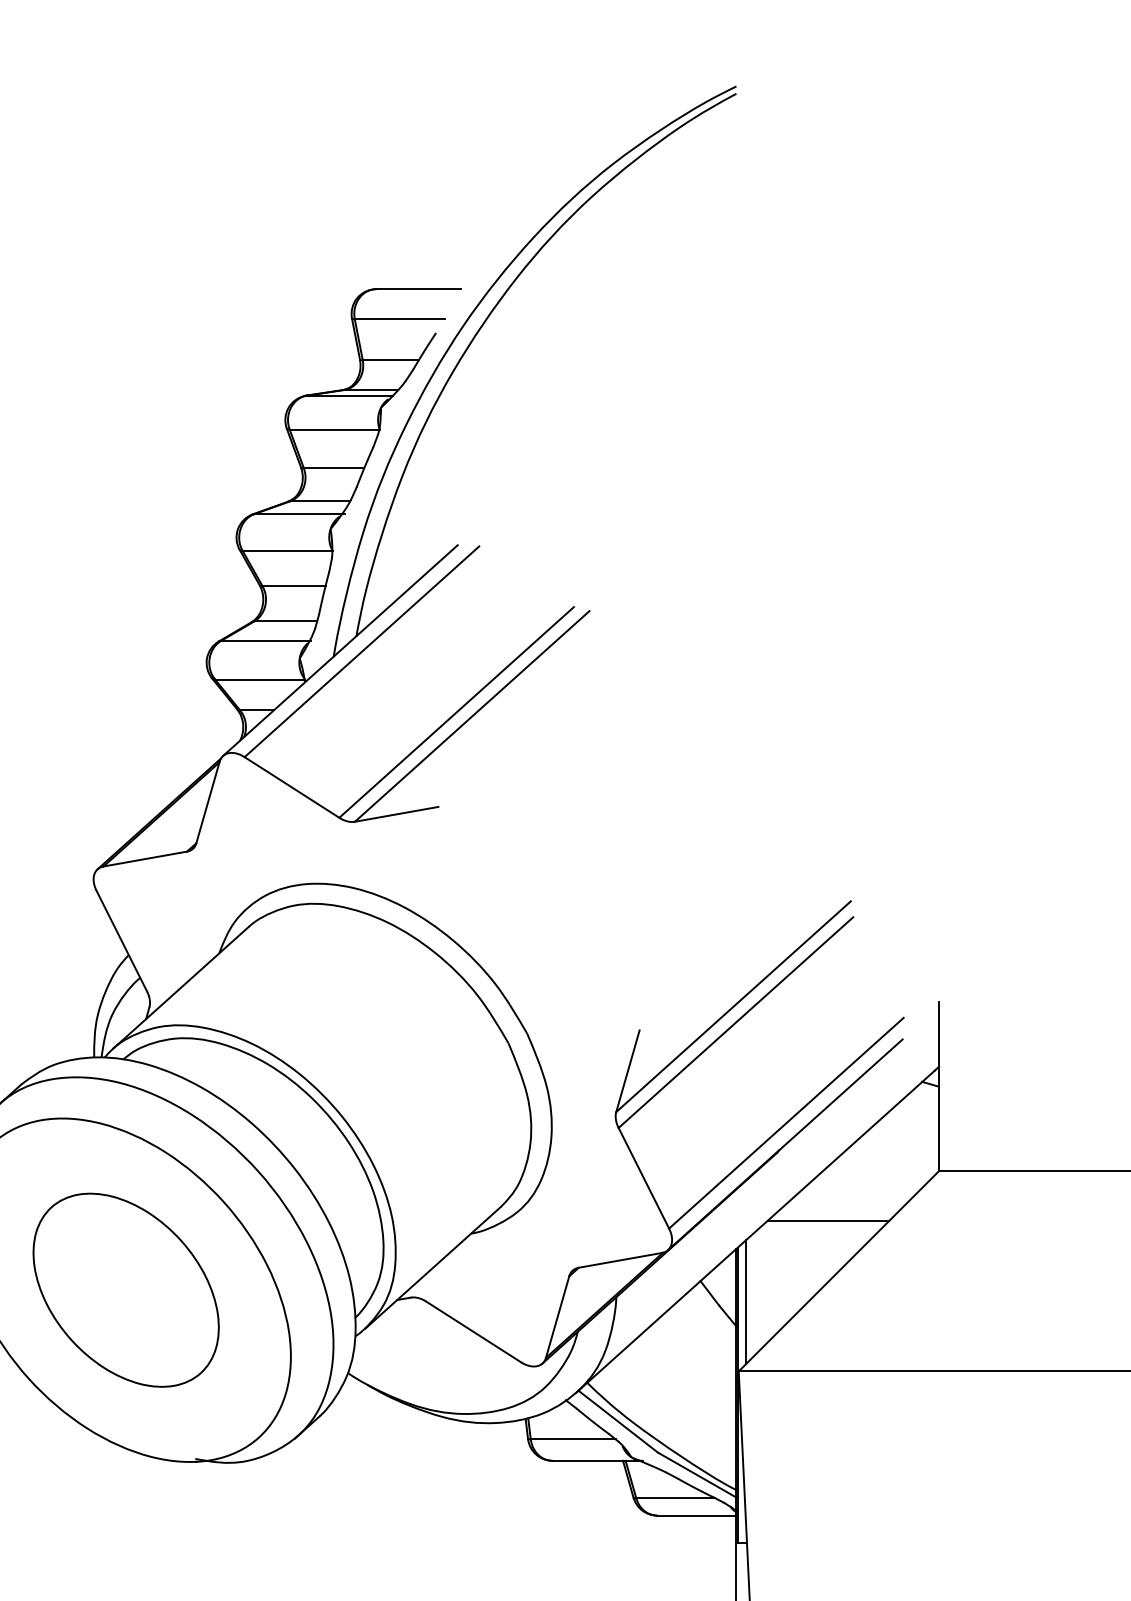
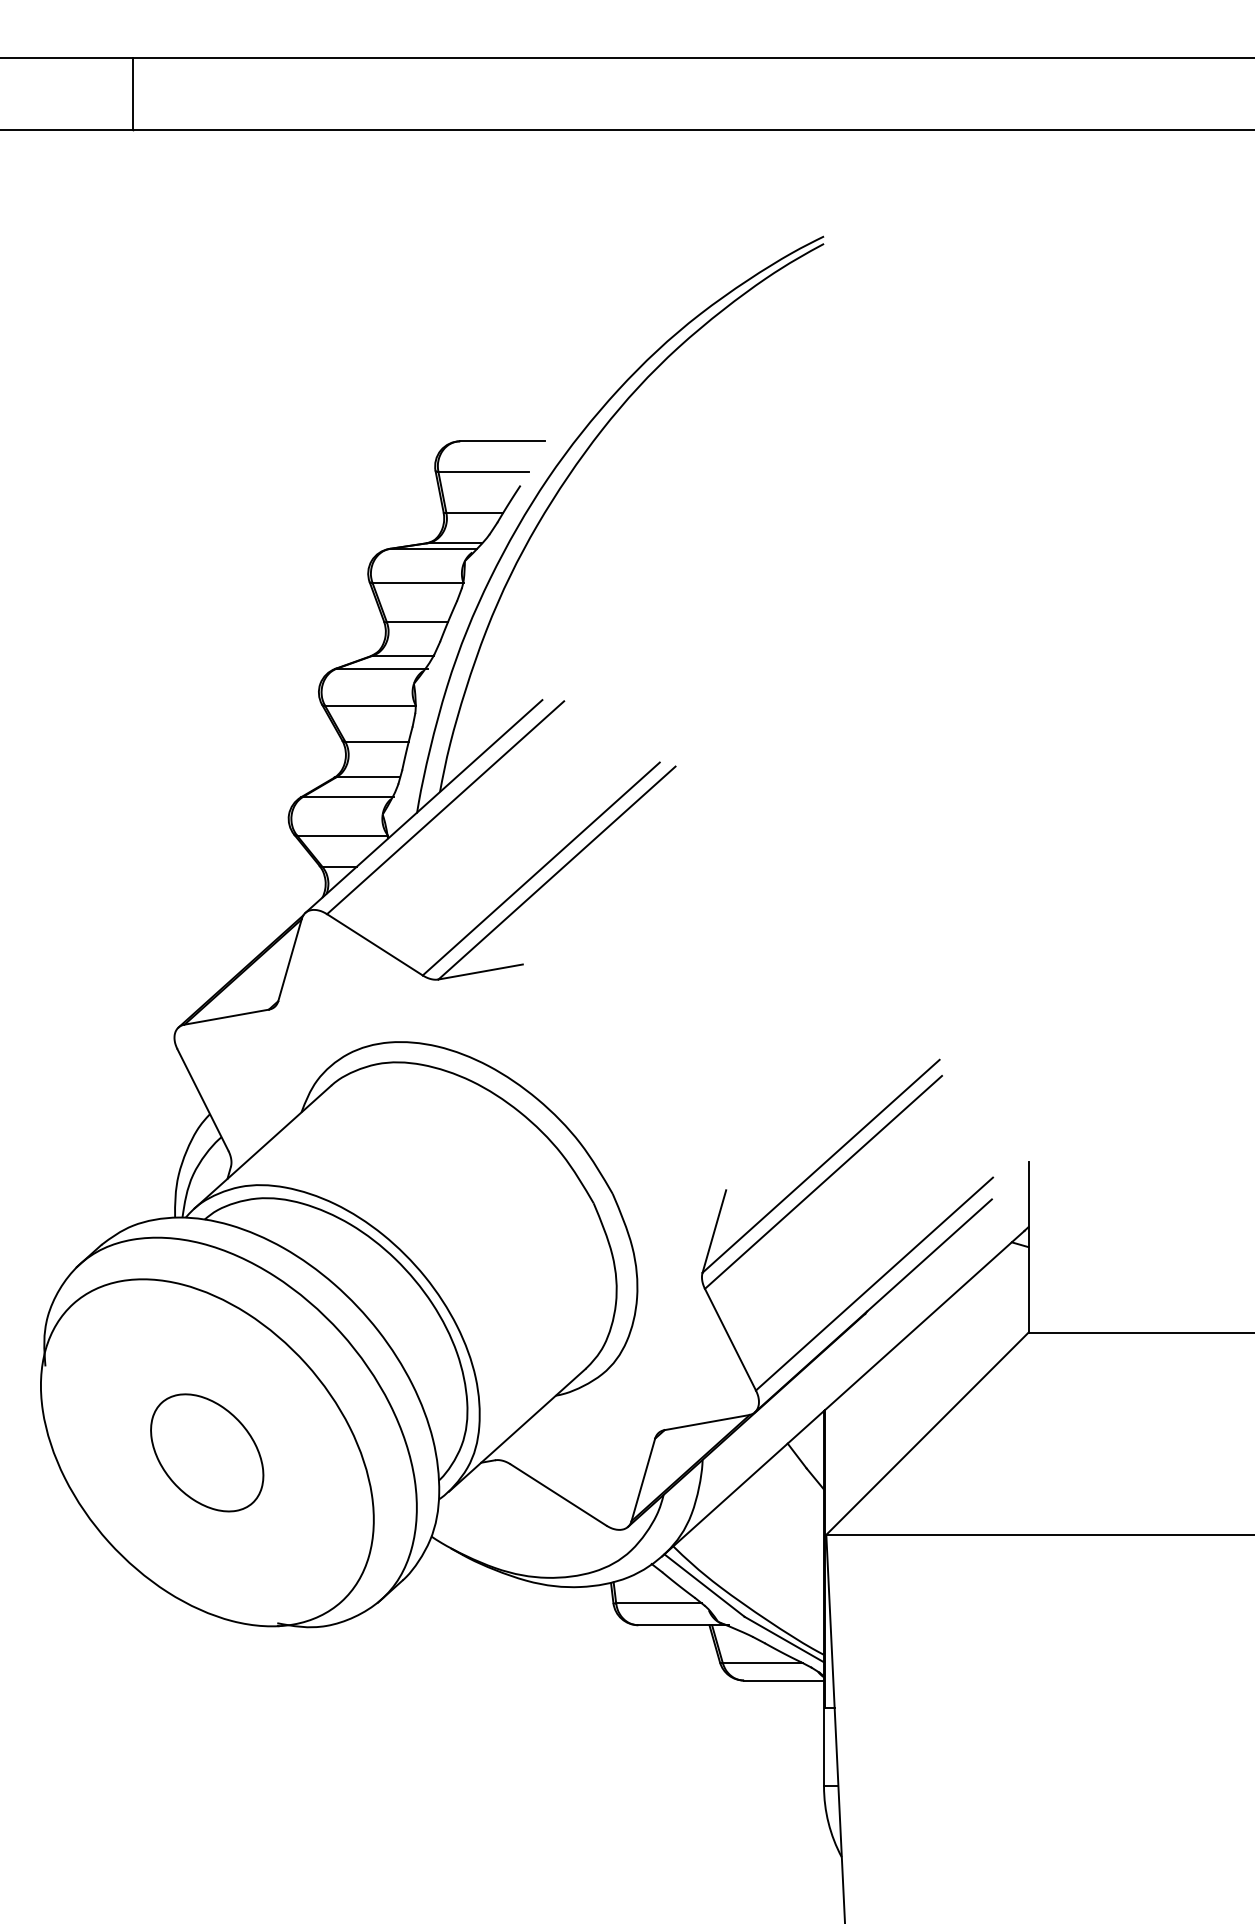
line: (827, 1220) -> (916, 1382), removed
part: (125, 1289) -> (206, 1452), size x0.6
line: (745, 1301) -> (833, 1464), removed

